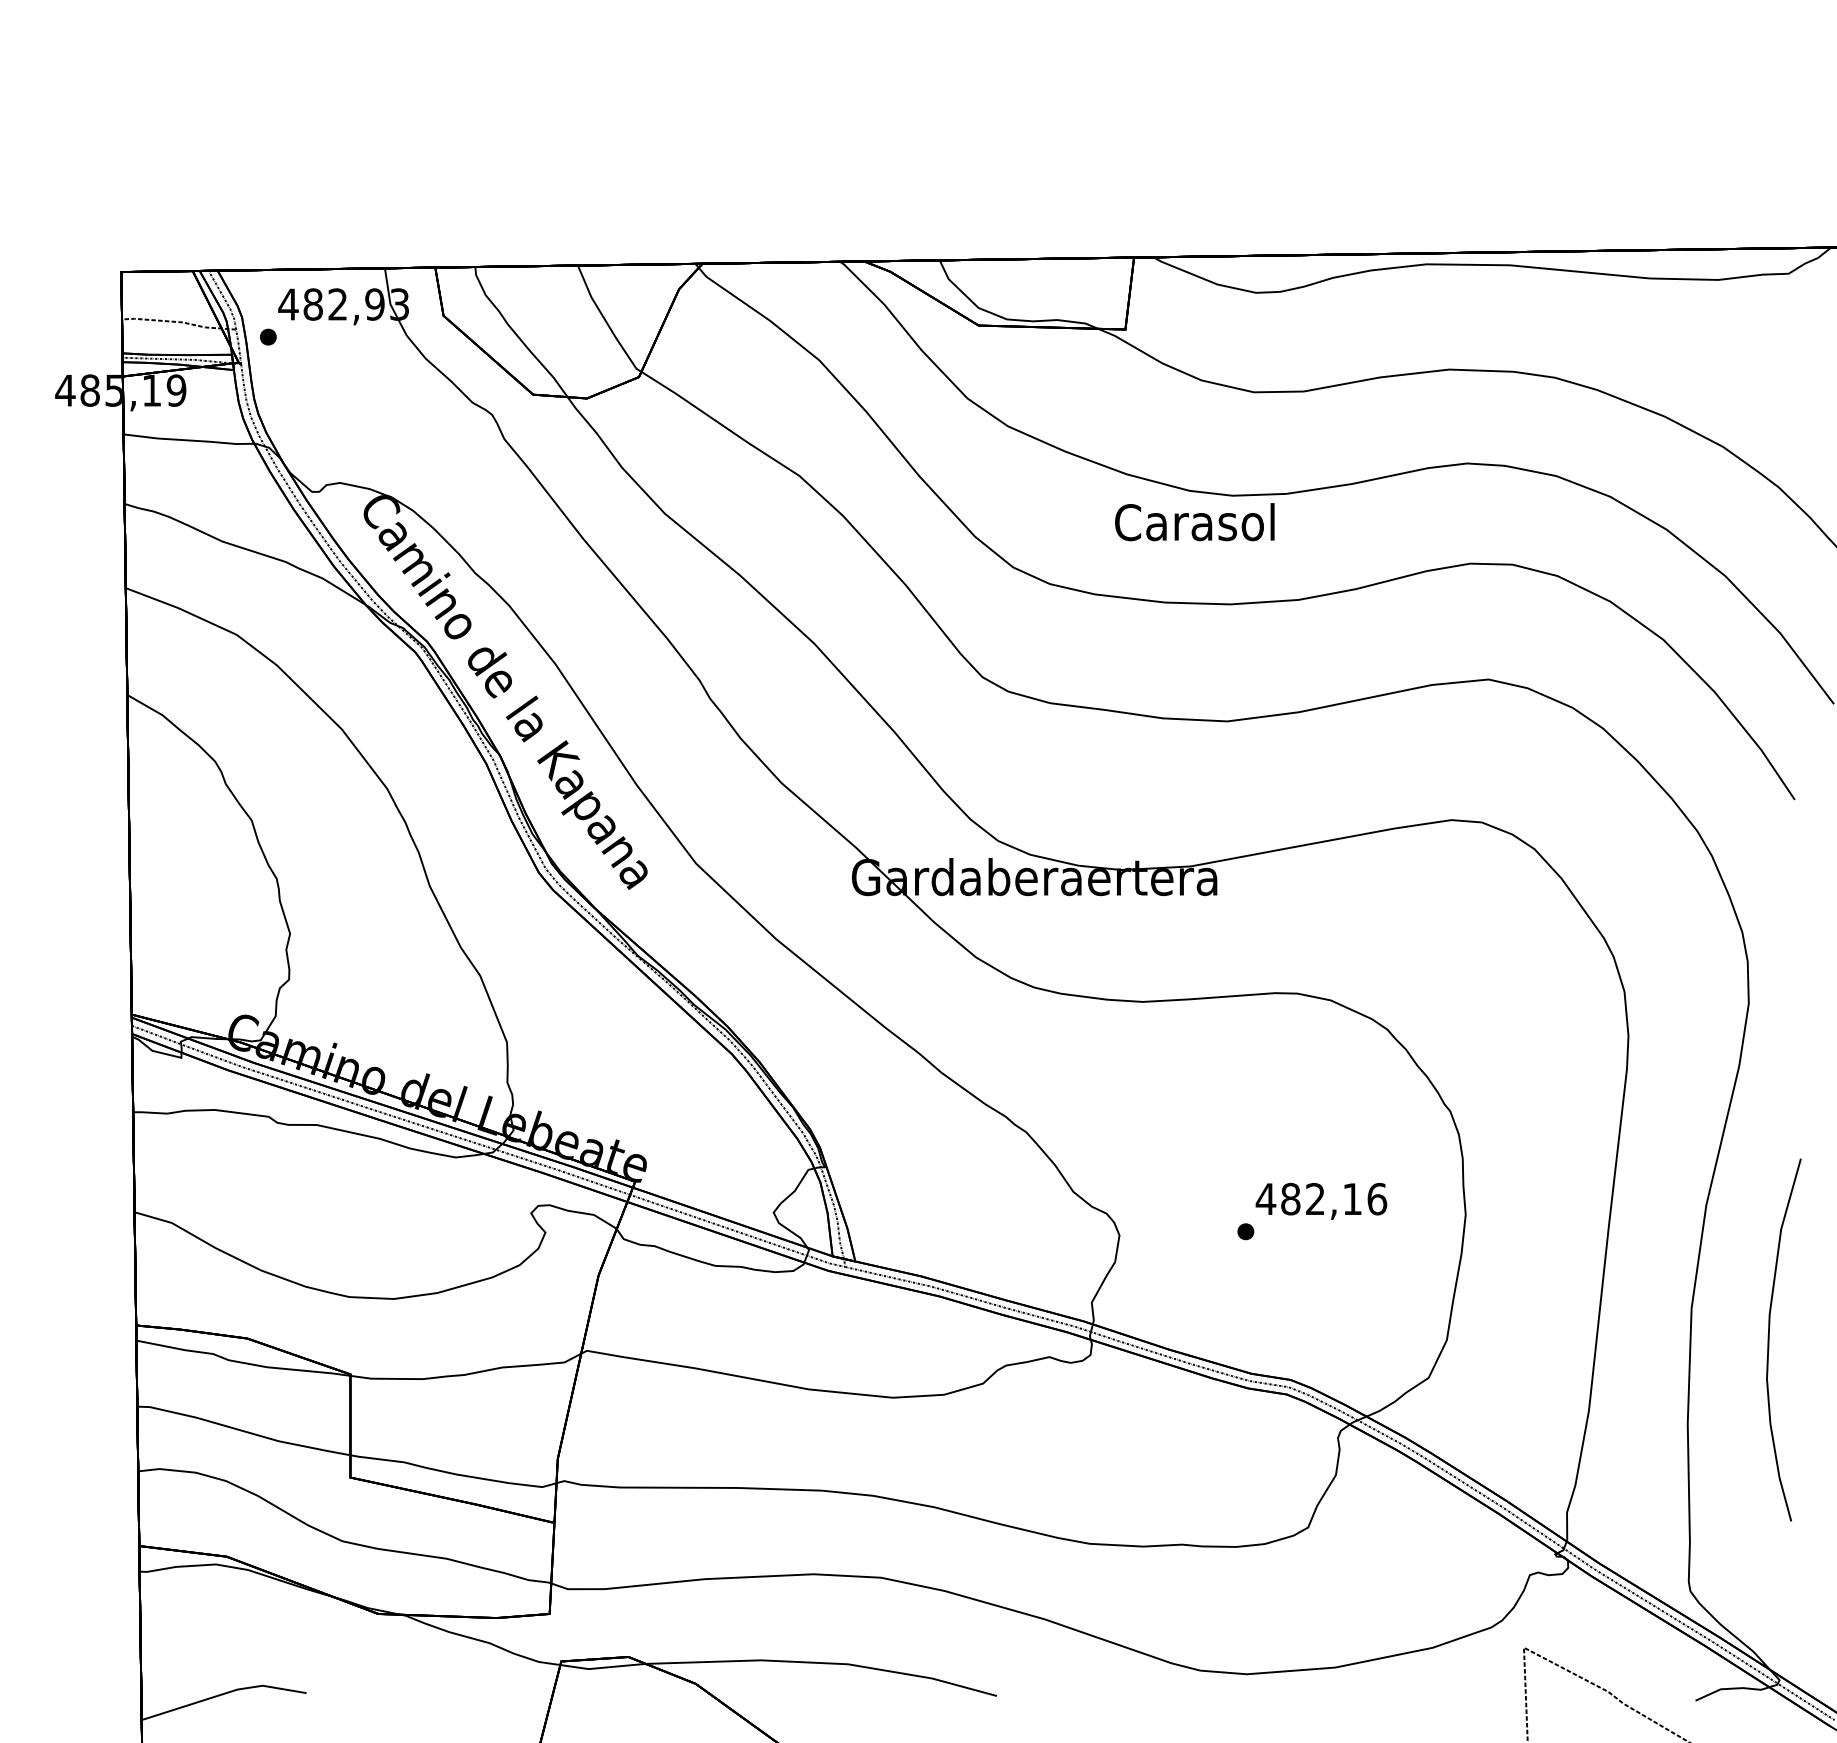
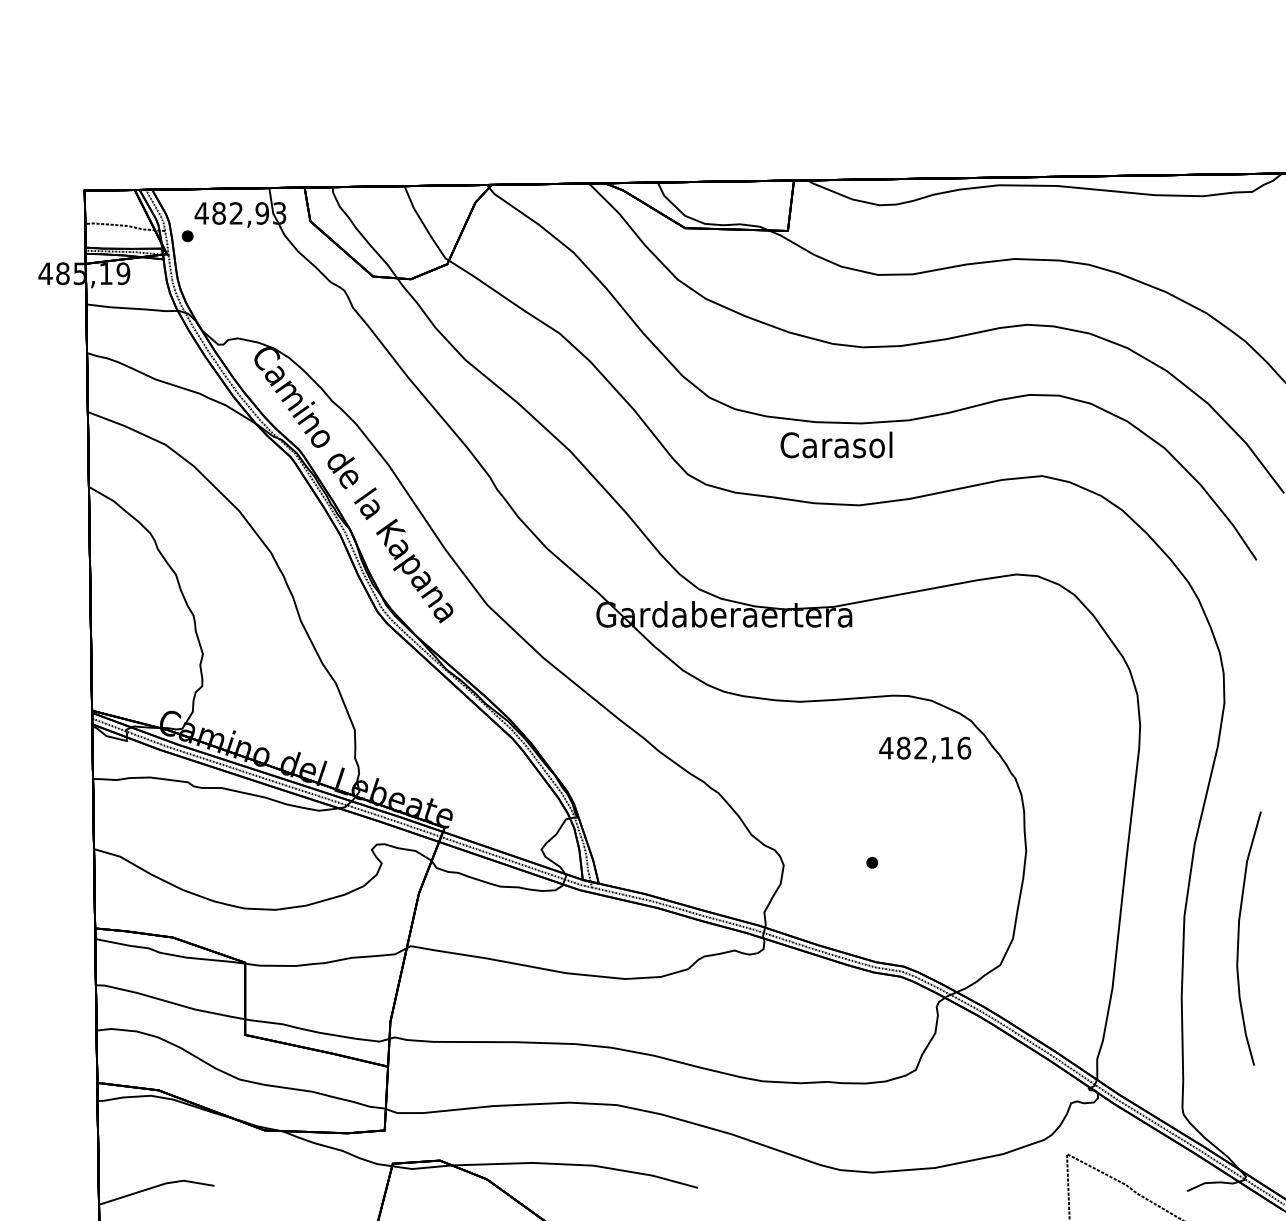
text: (1194, 522) -> (836, 445), moved
text: (1321, 1201) -> (925, 749), moved

